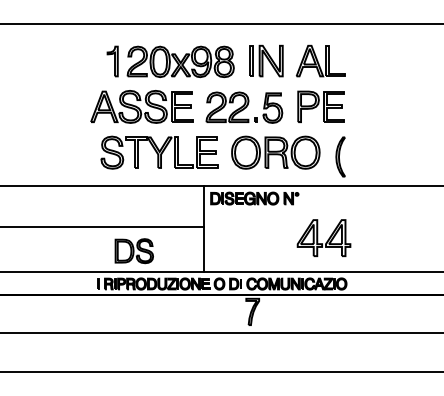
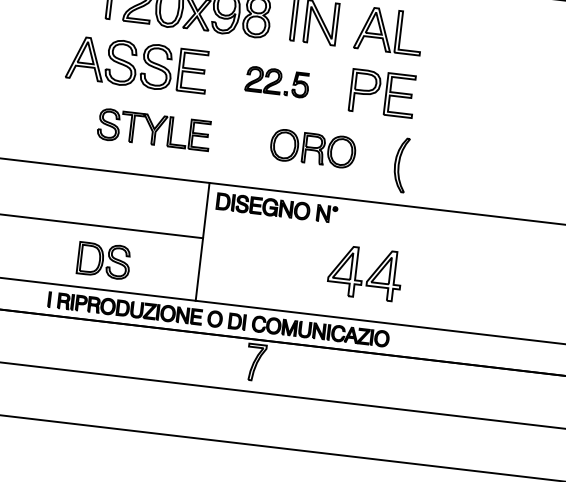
part: (244, 107) -> (277, 82), size x0.6
part: (159, 152) -> (154, 129), size x0.7
part: (275, 152) -> (312, 148), size x0.7

